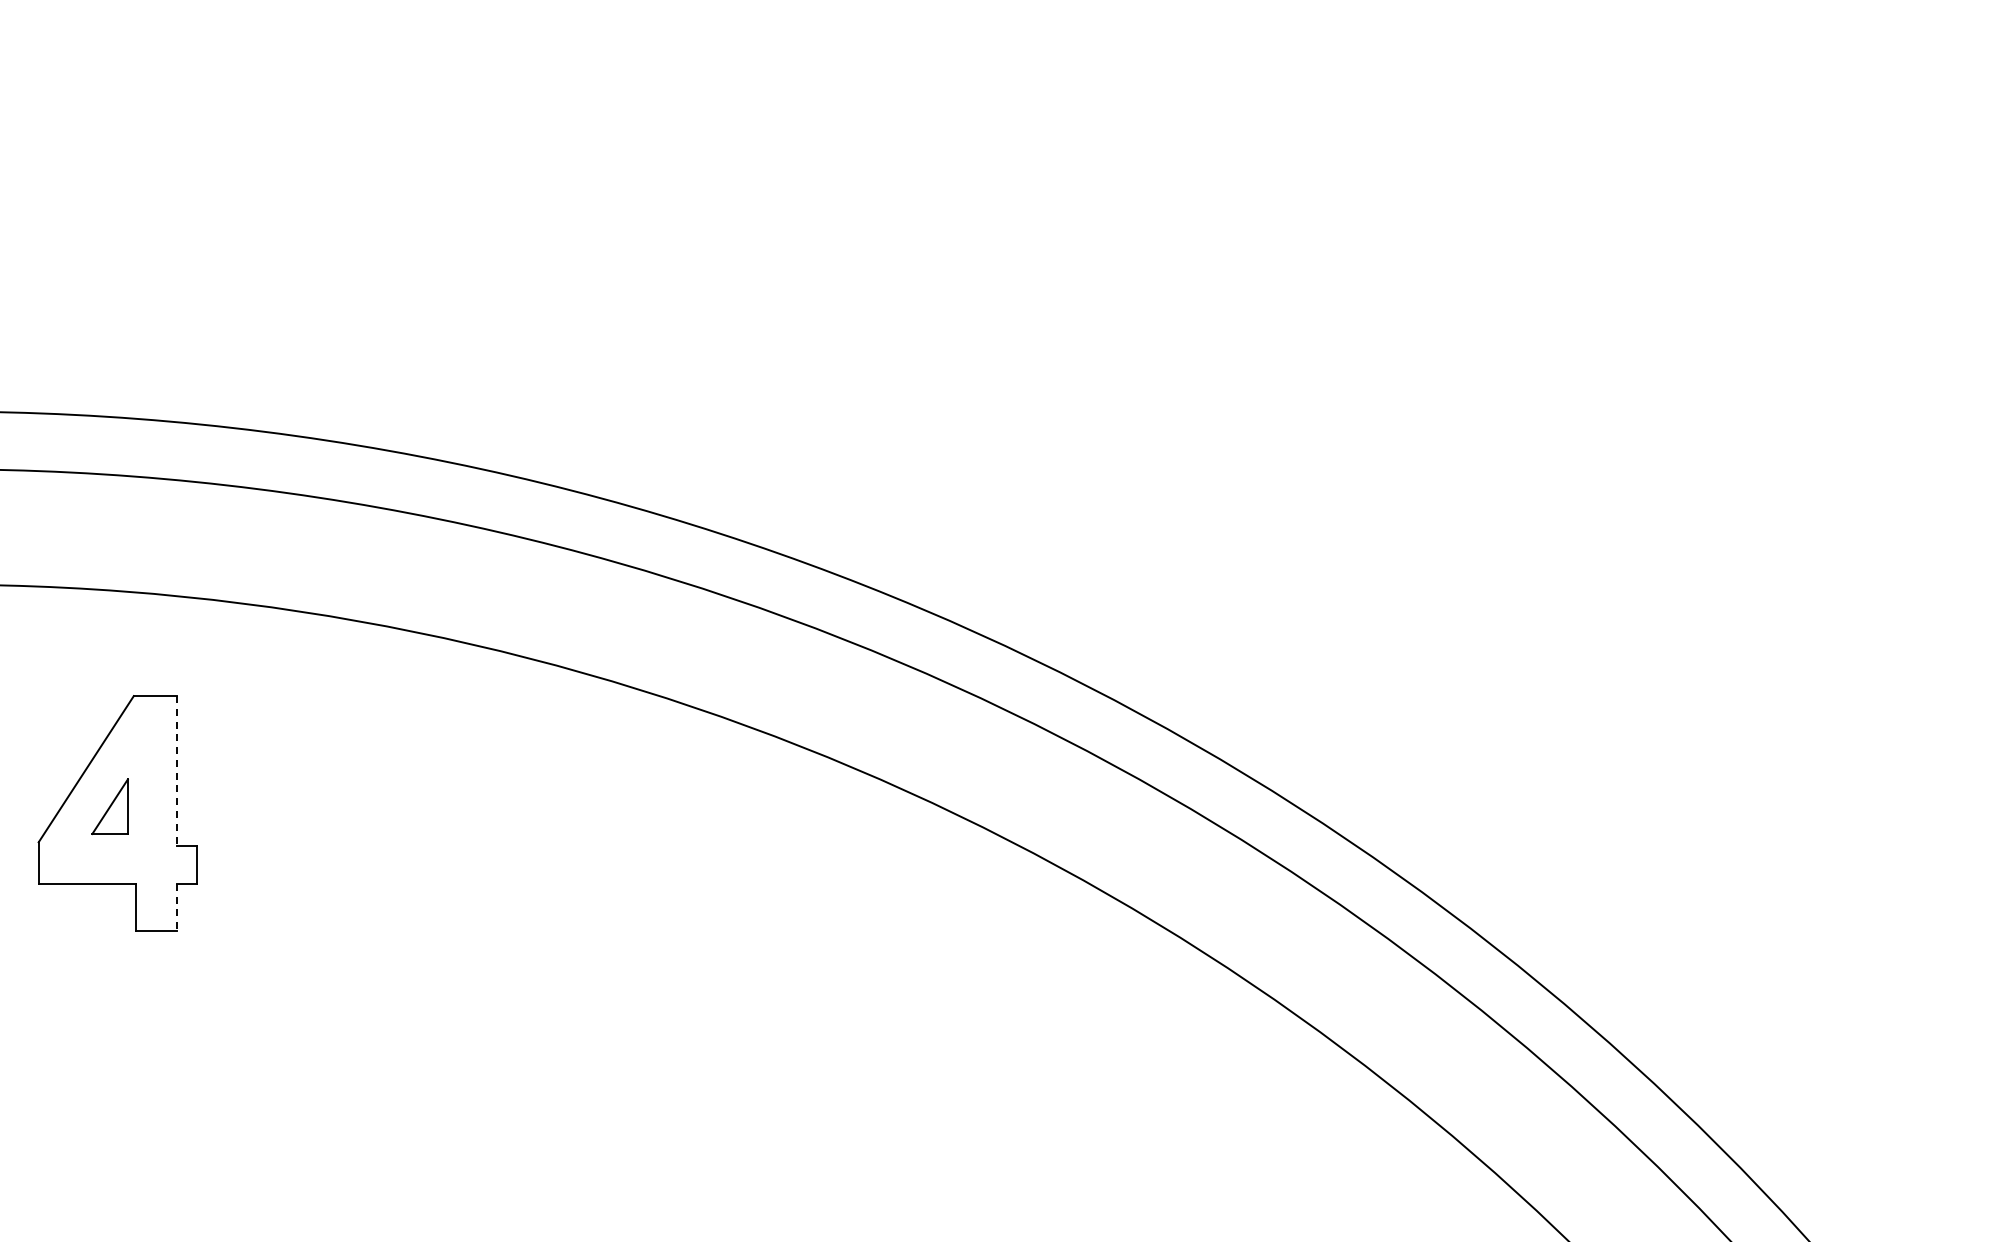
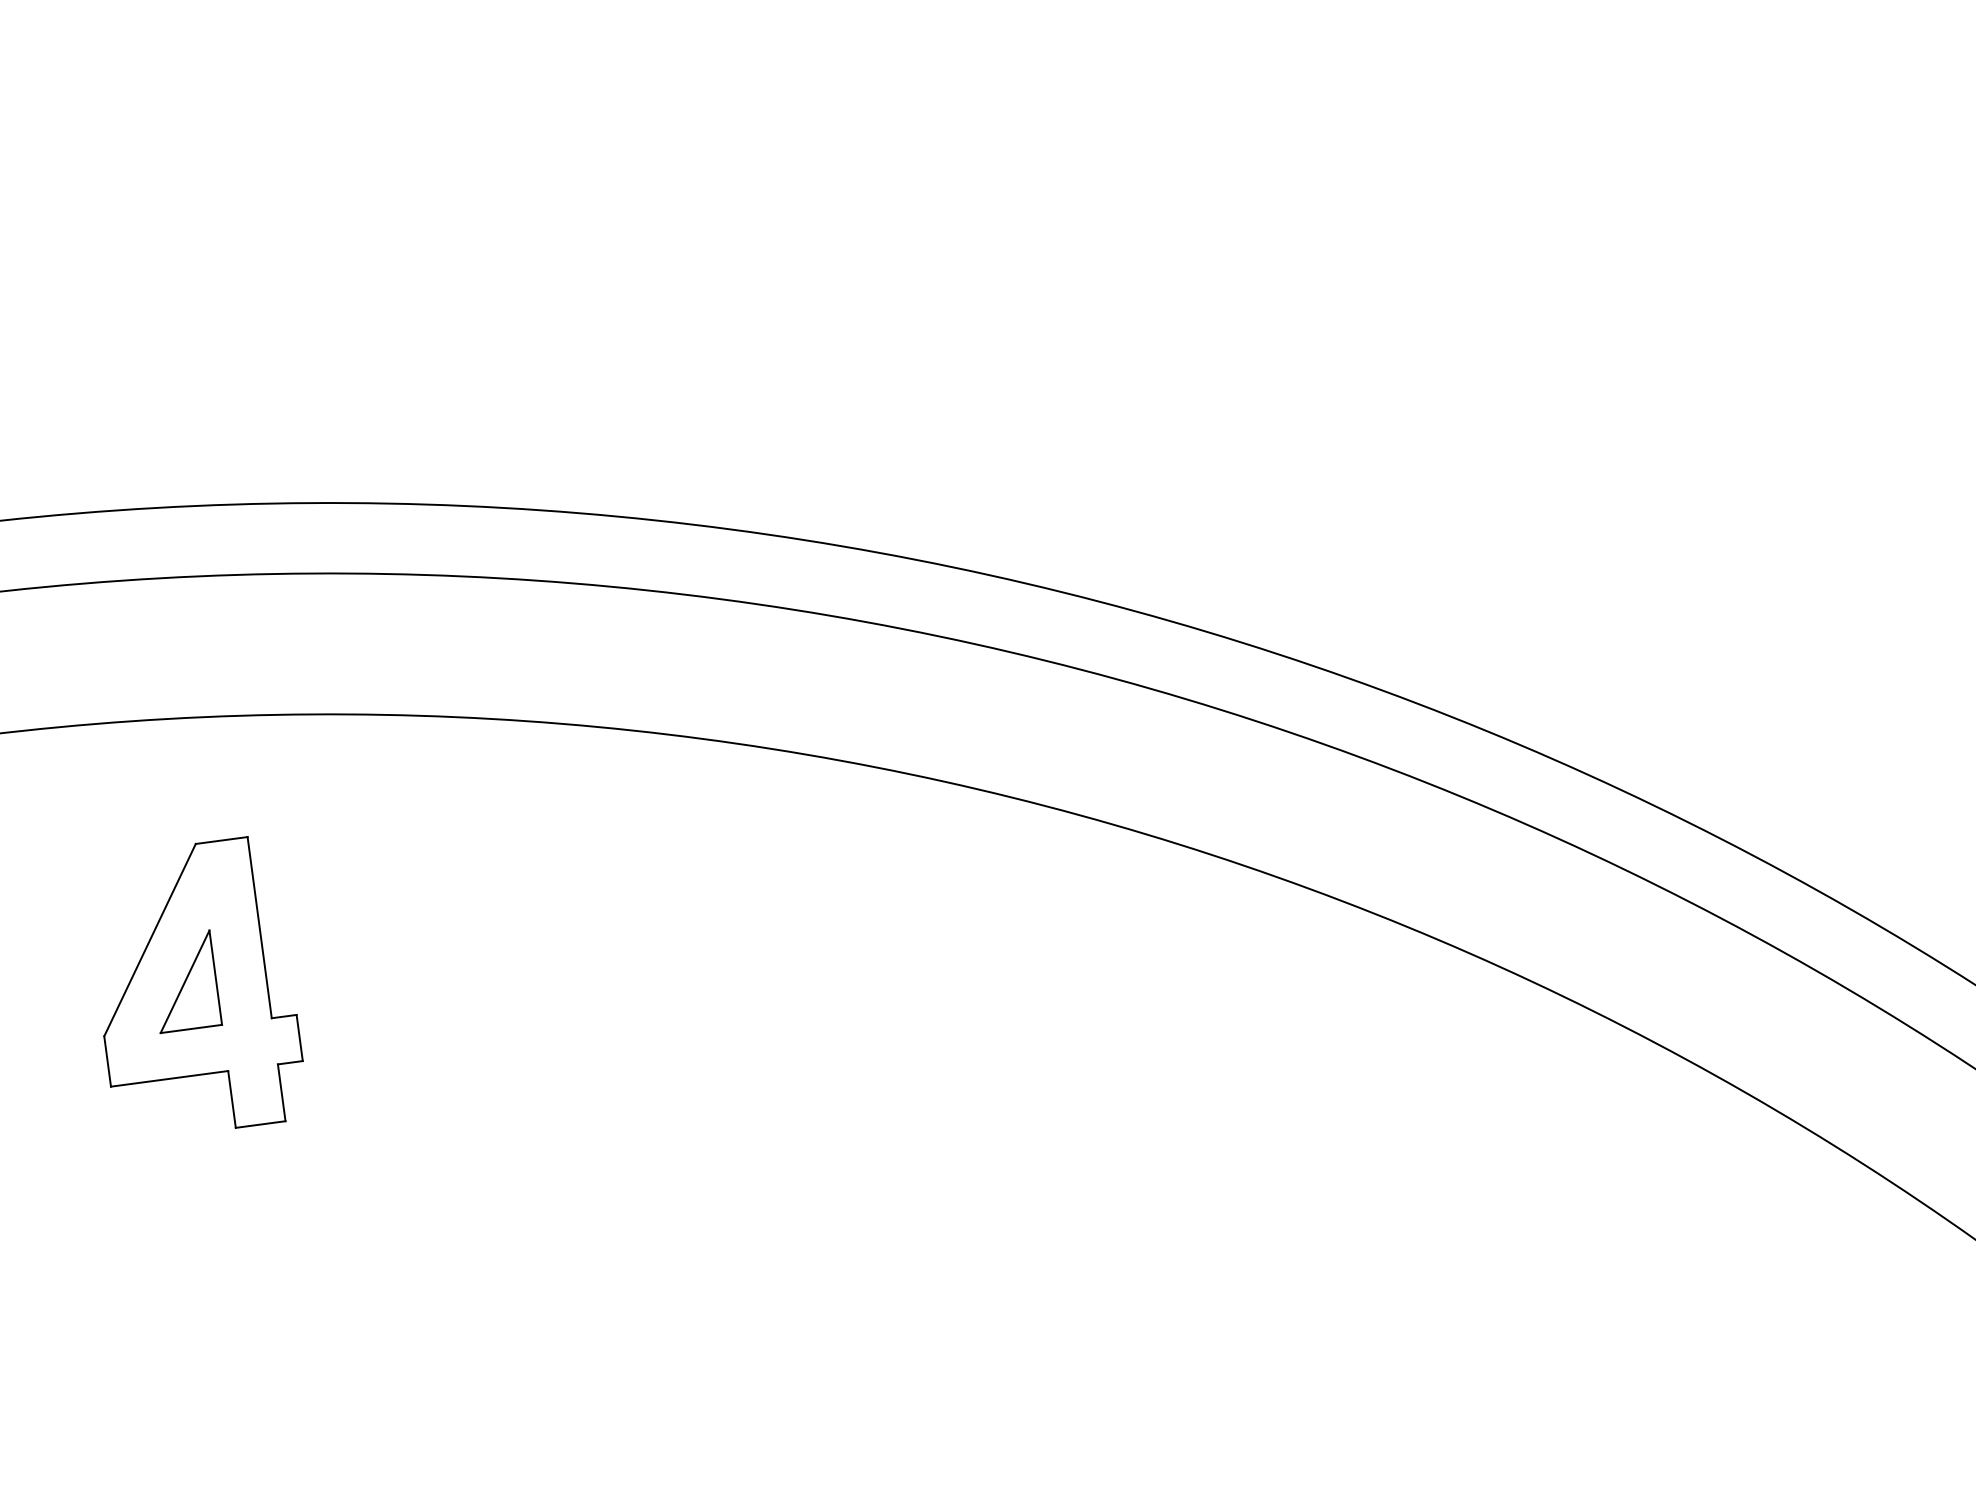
line: (176, 770) -> (259, 927), dashed -> solid
part: (109, 806) -> (184, 981), size x1.43
line: (176, 907) -> (281, 1092), dashed -> solid

